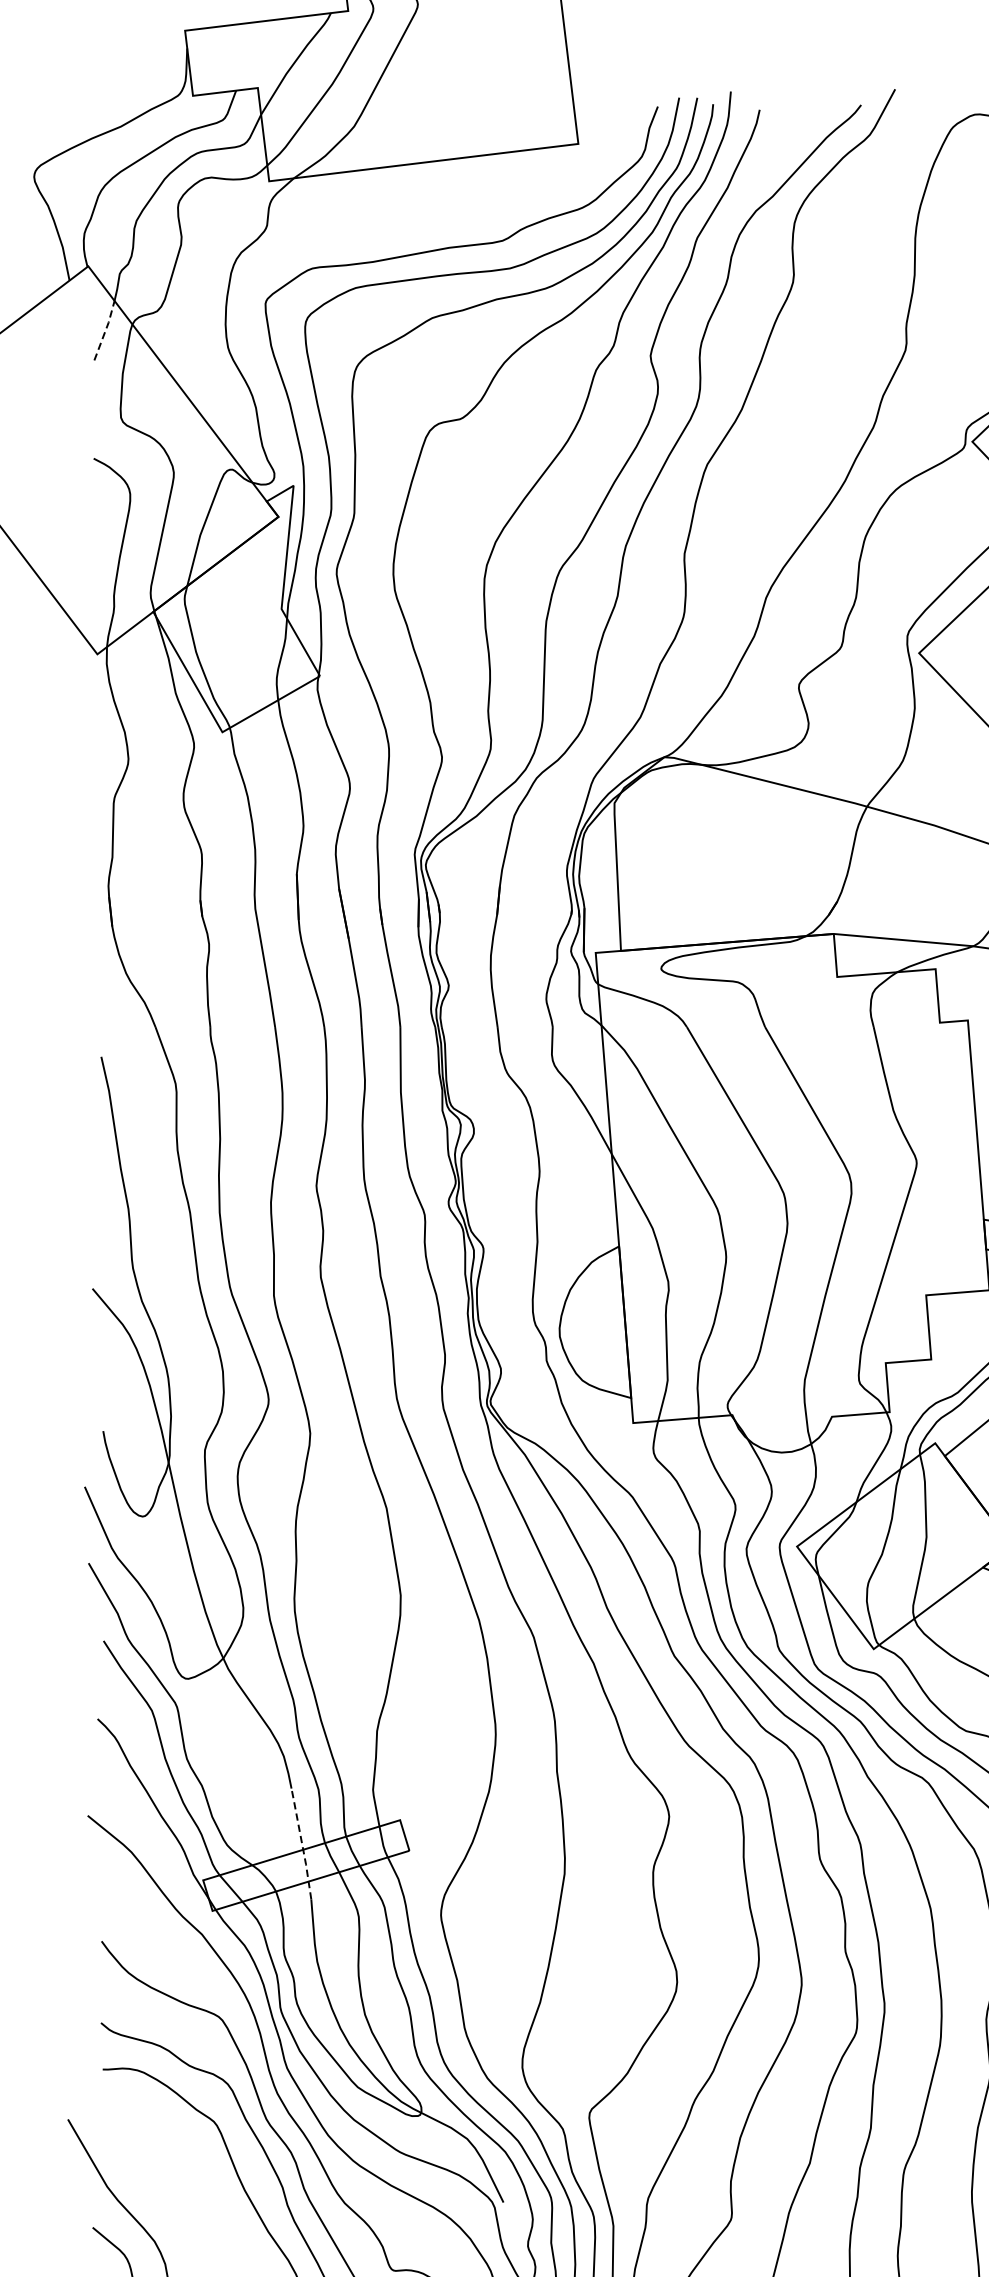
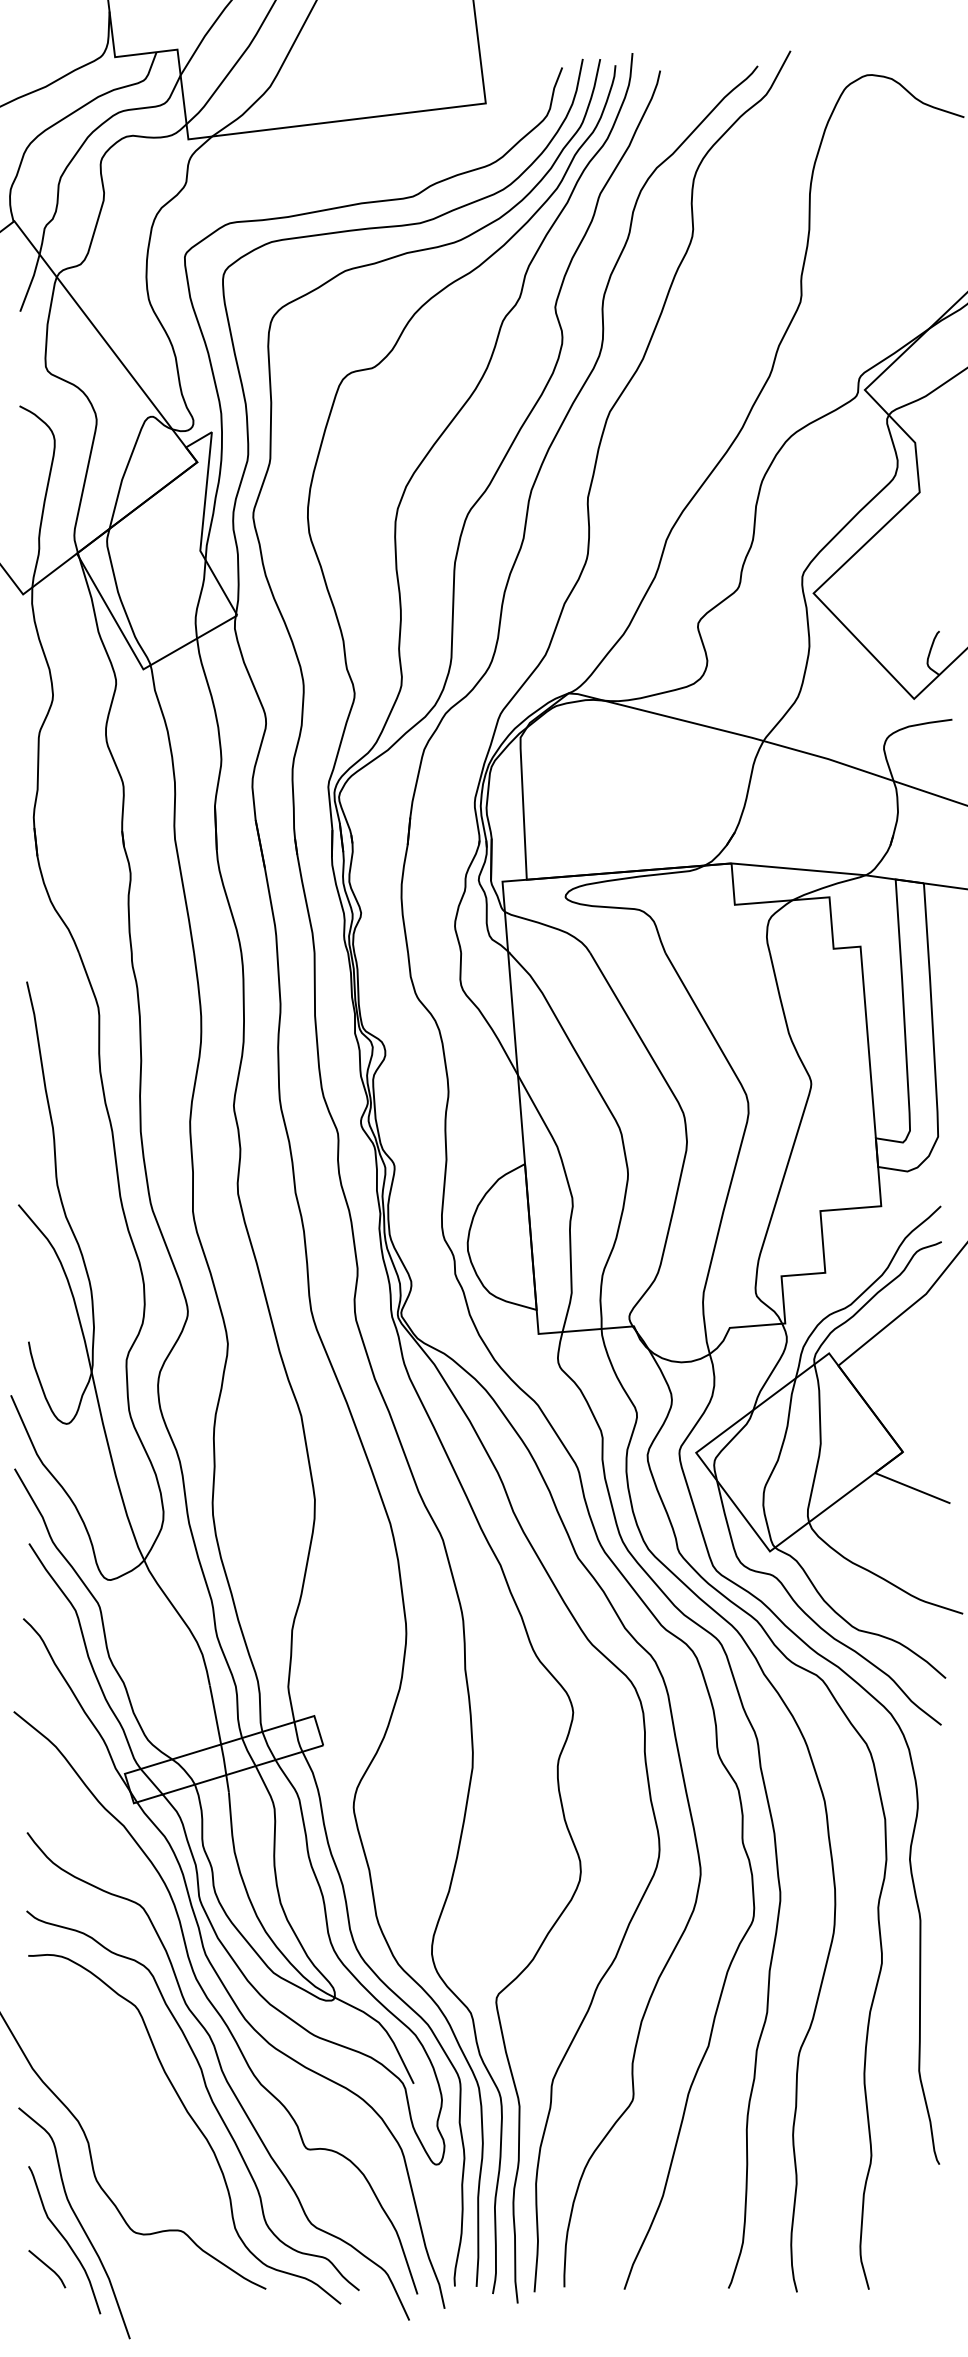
line: (106, 330) -> (31, 282), dashed -> solid
line: (302, 1843) -> (220, 1738), dashed -> solid

